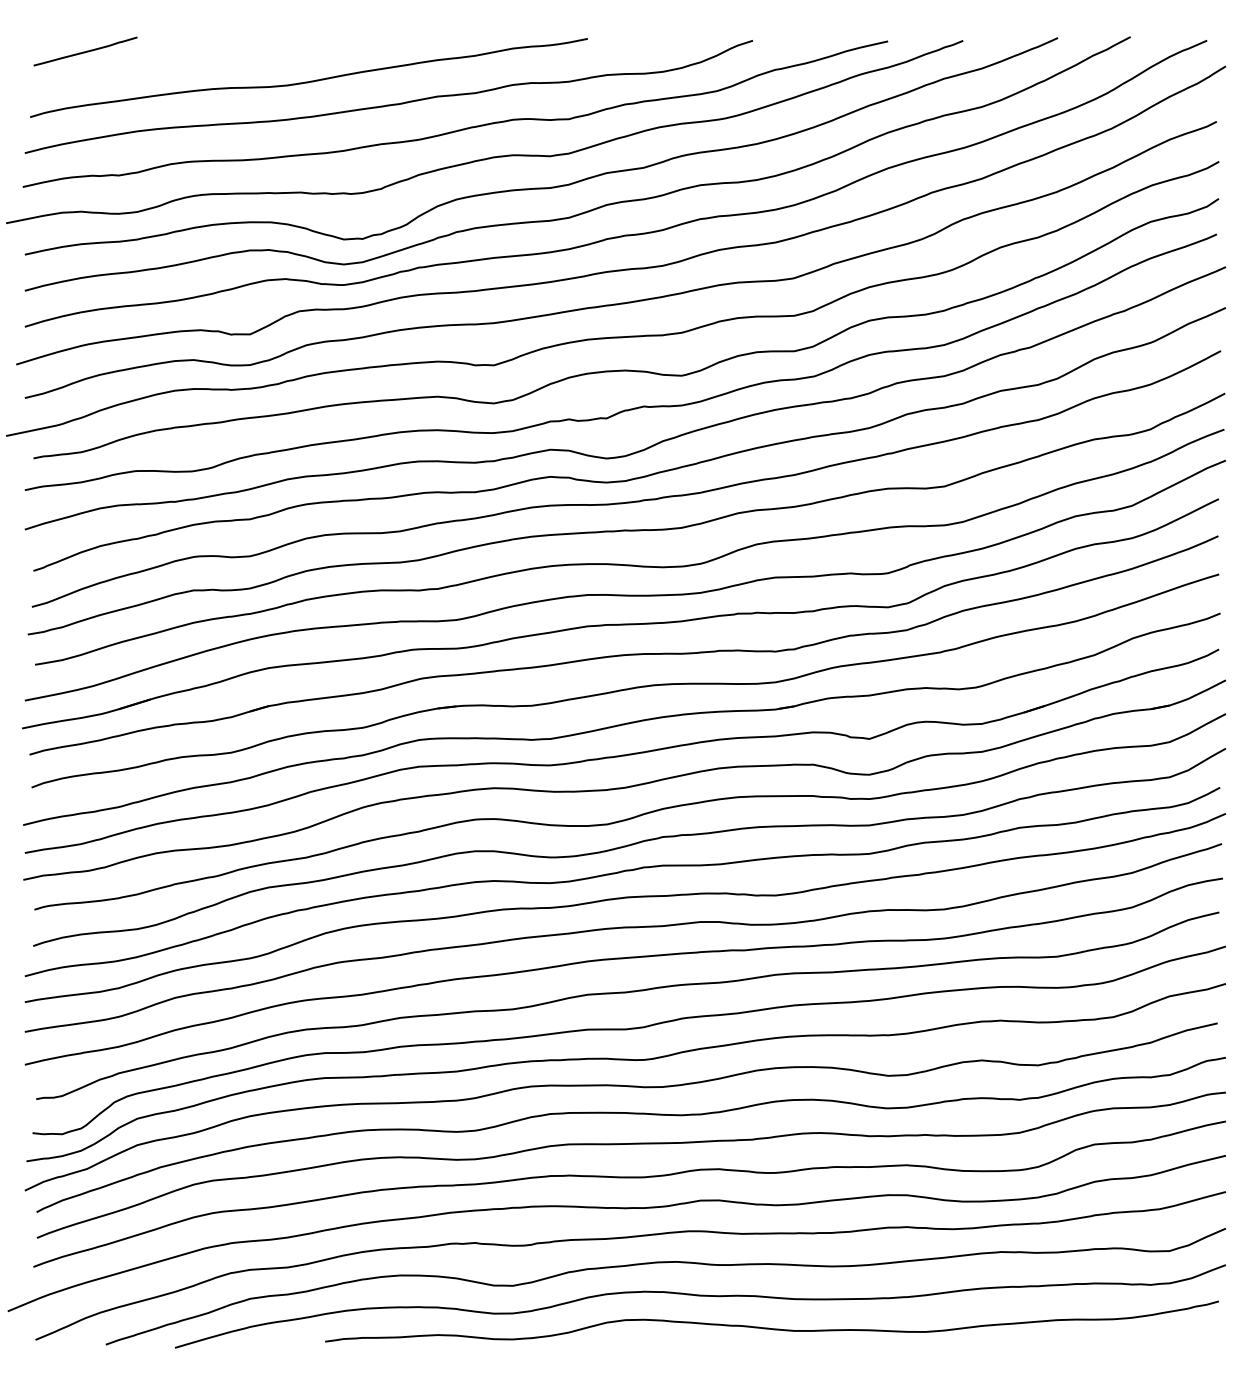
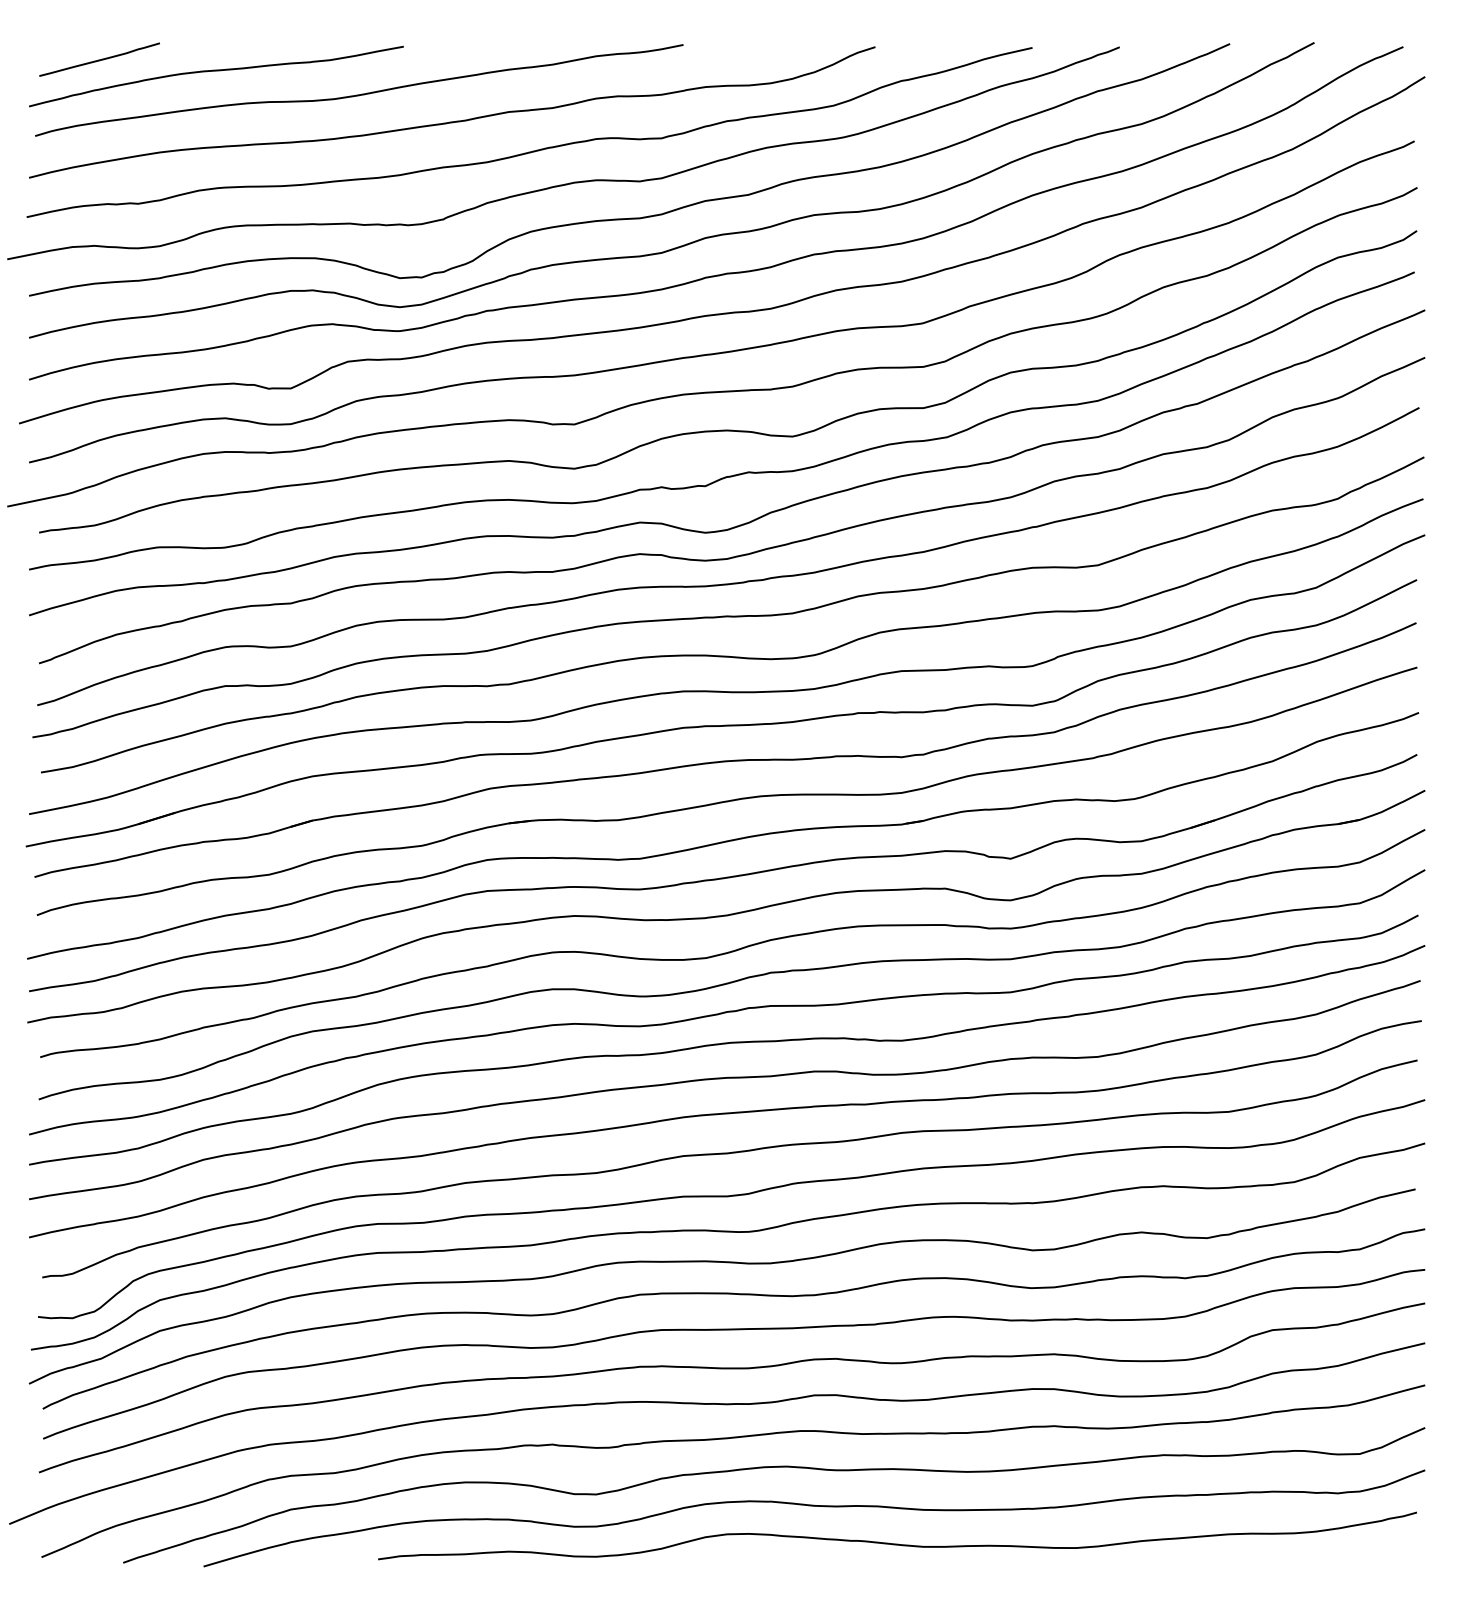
curve: (185, 61) -> (215, 71), added

